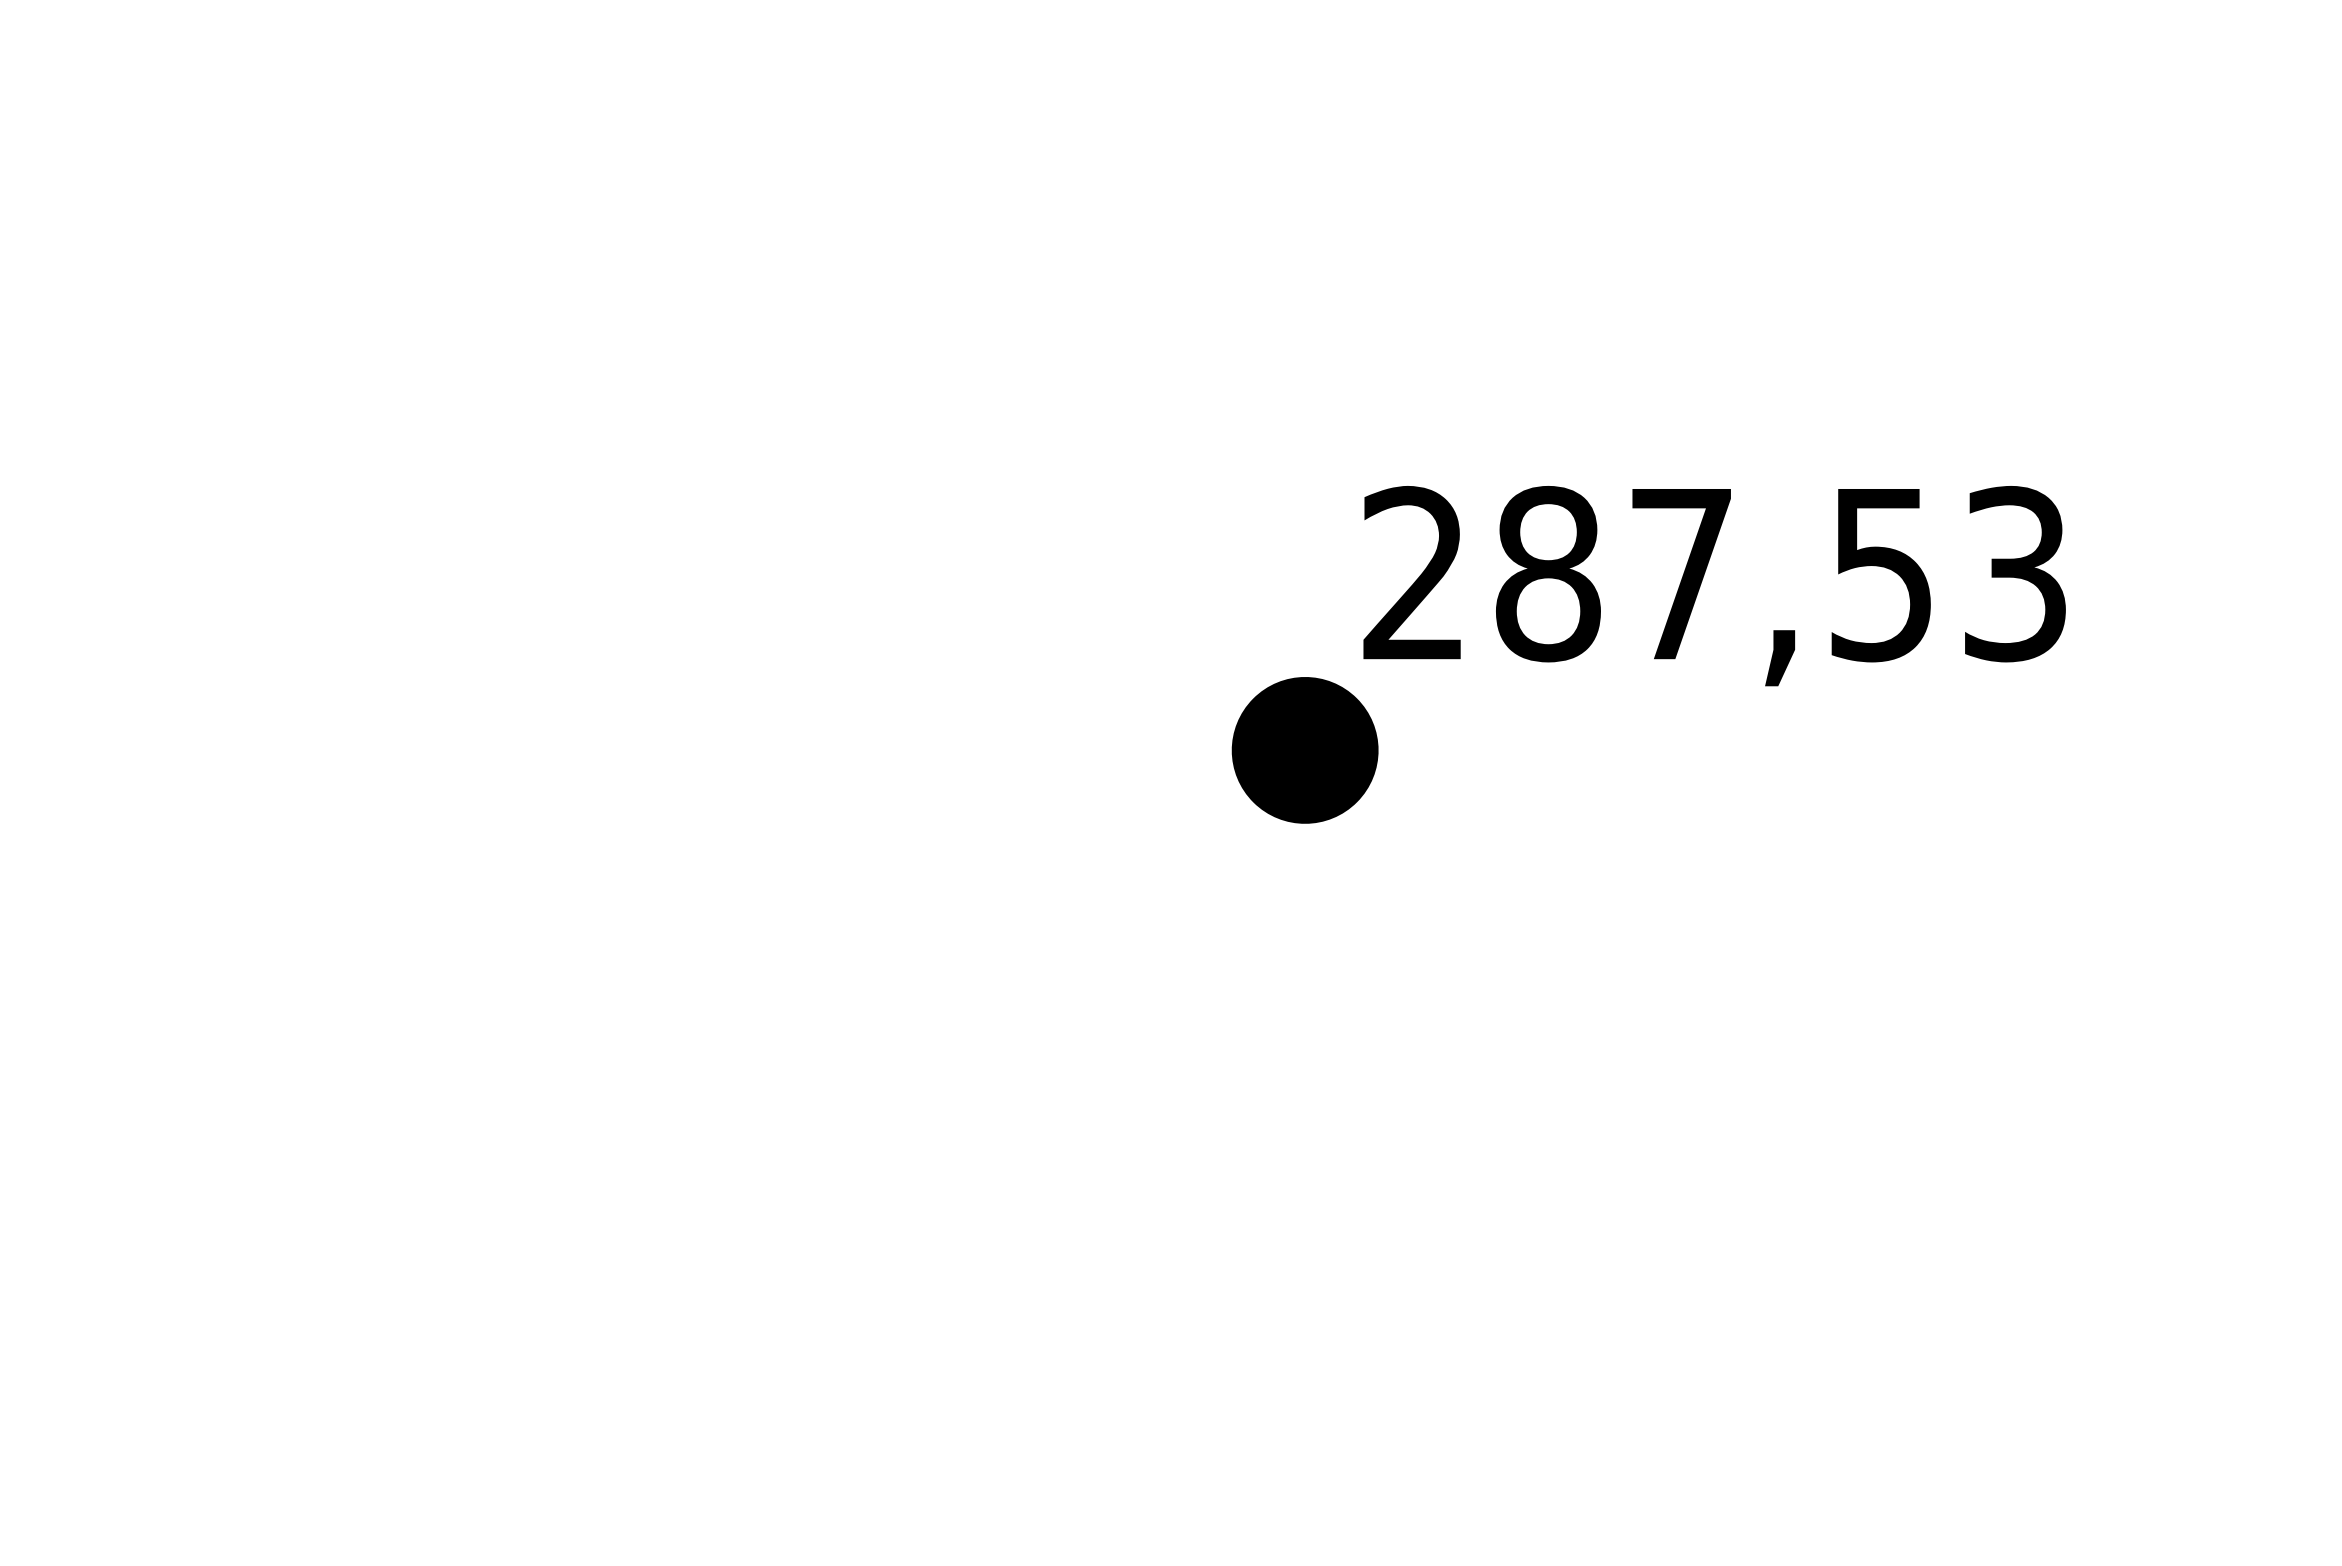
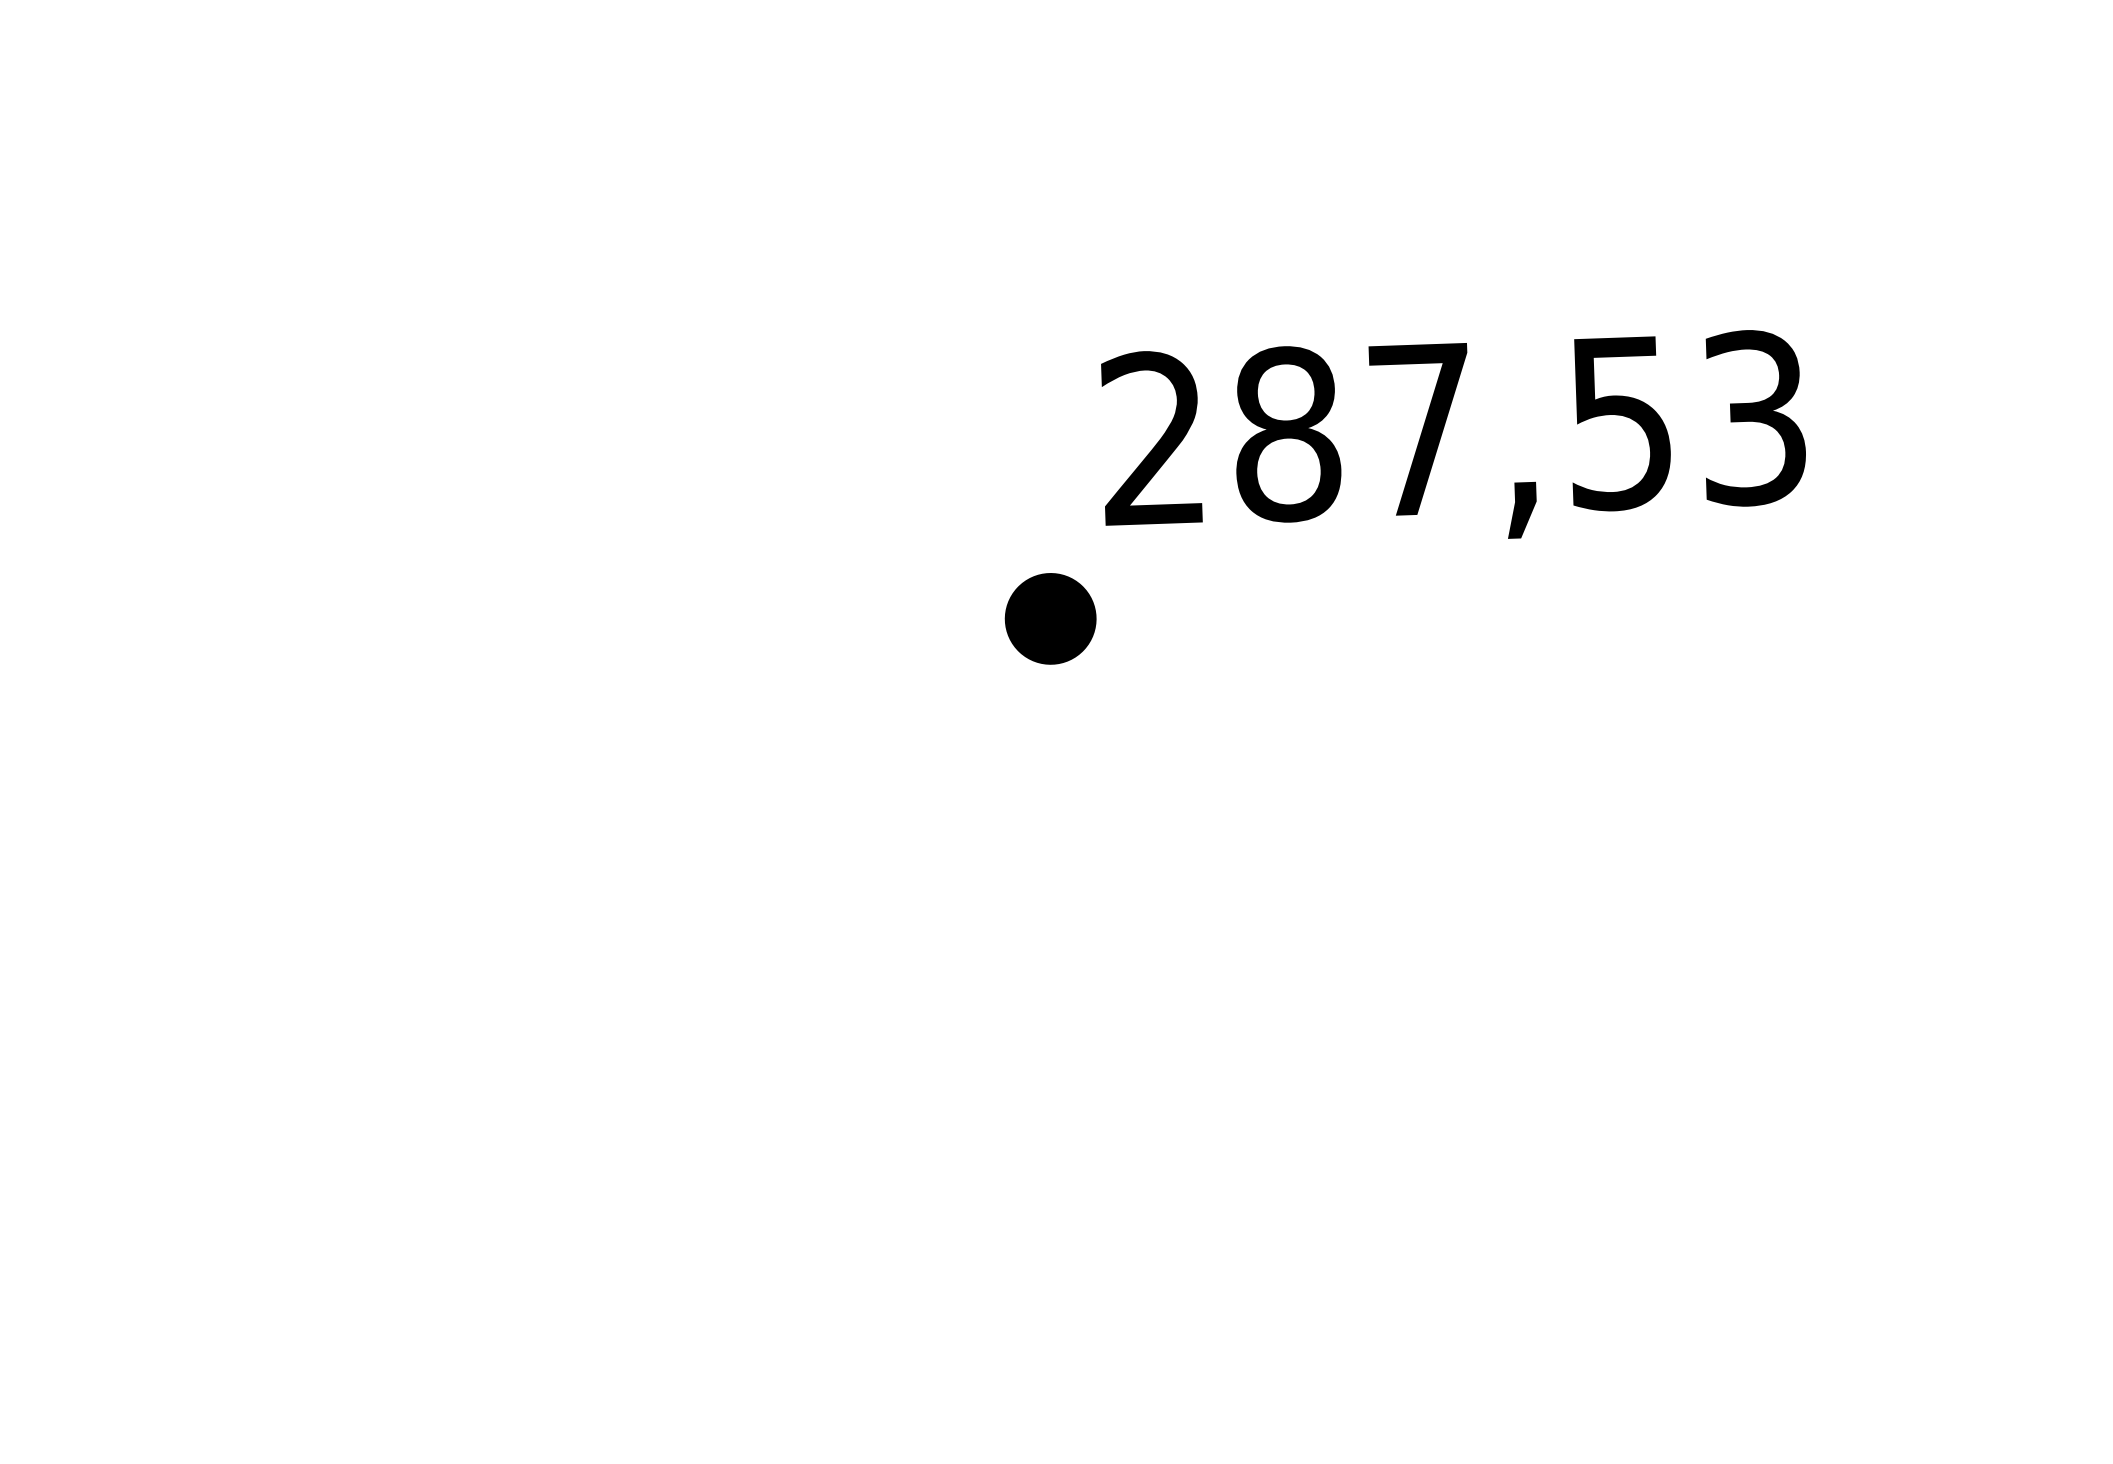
part: (1305, 749) -> (1050, 618), size x0.62

